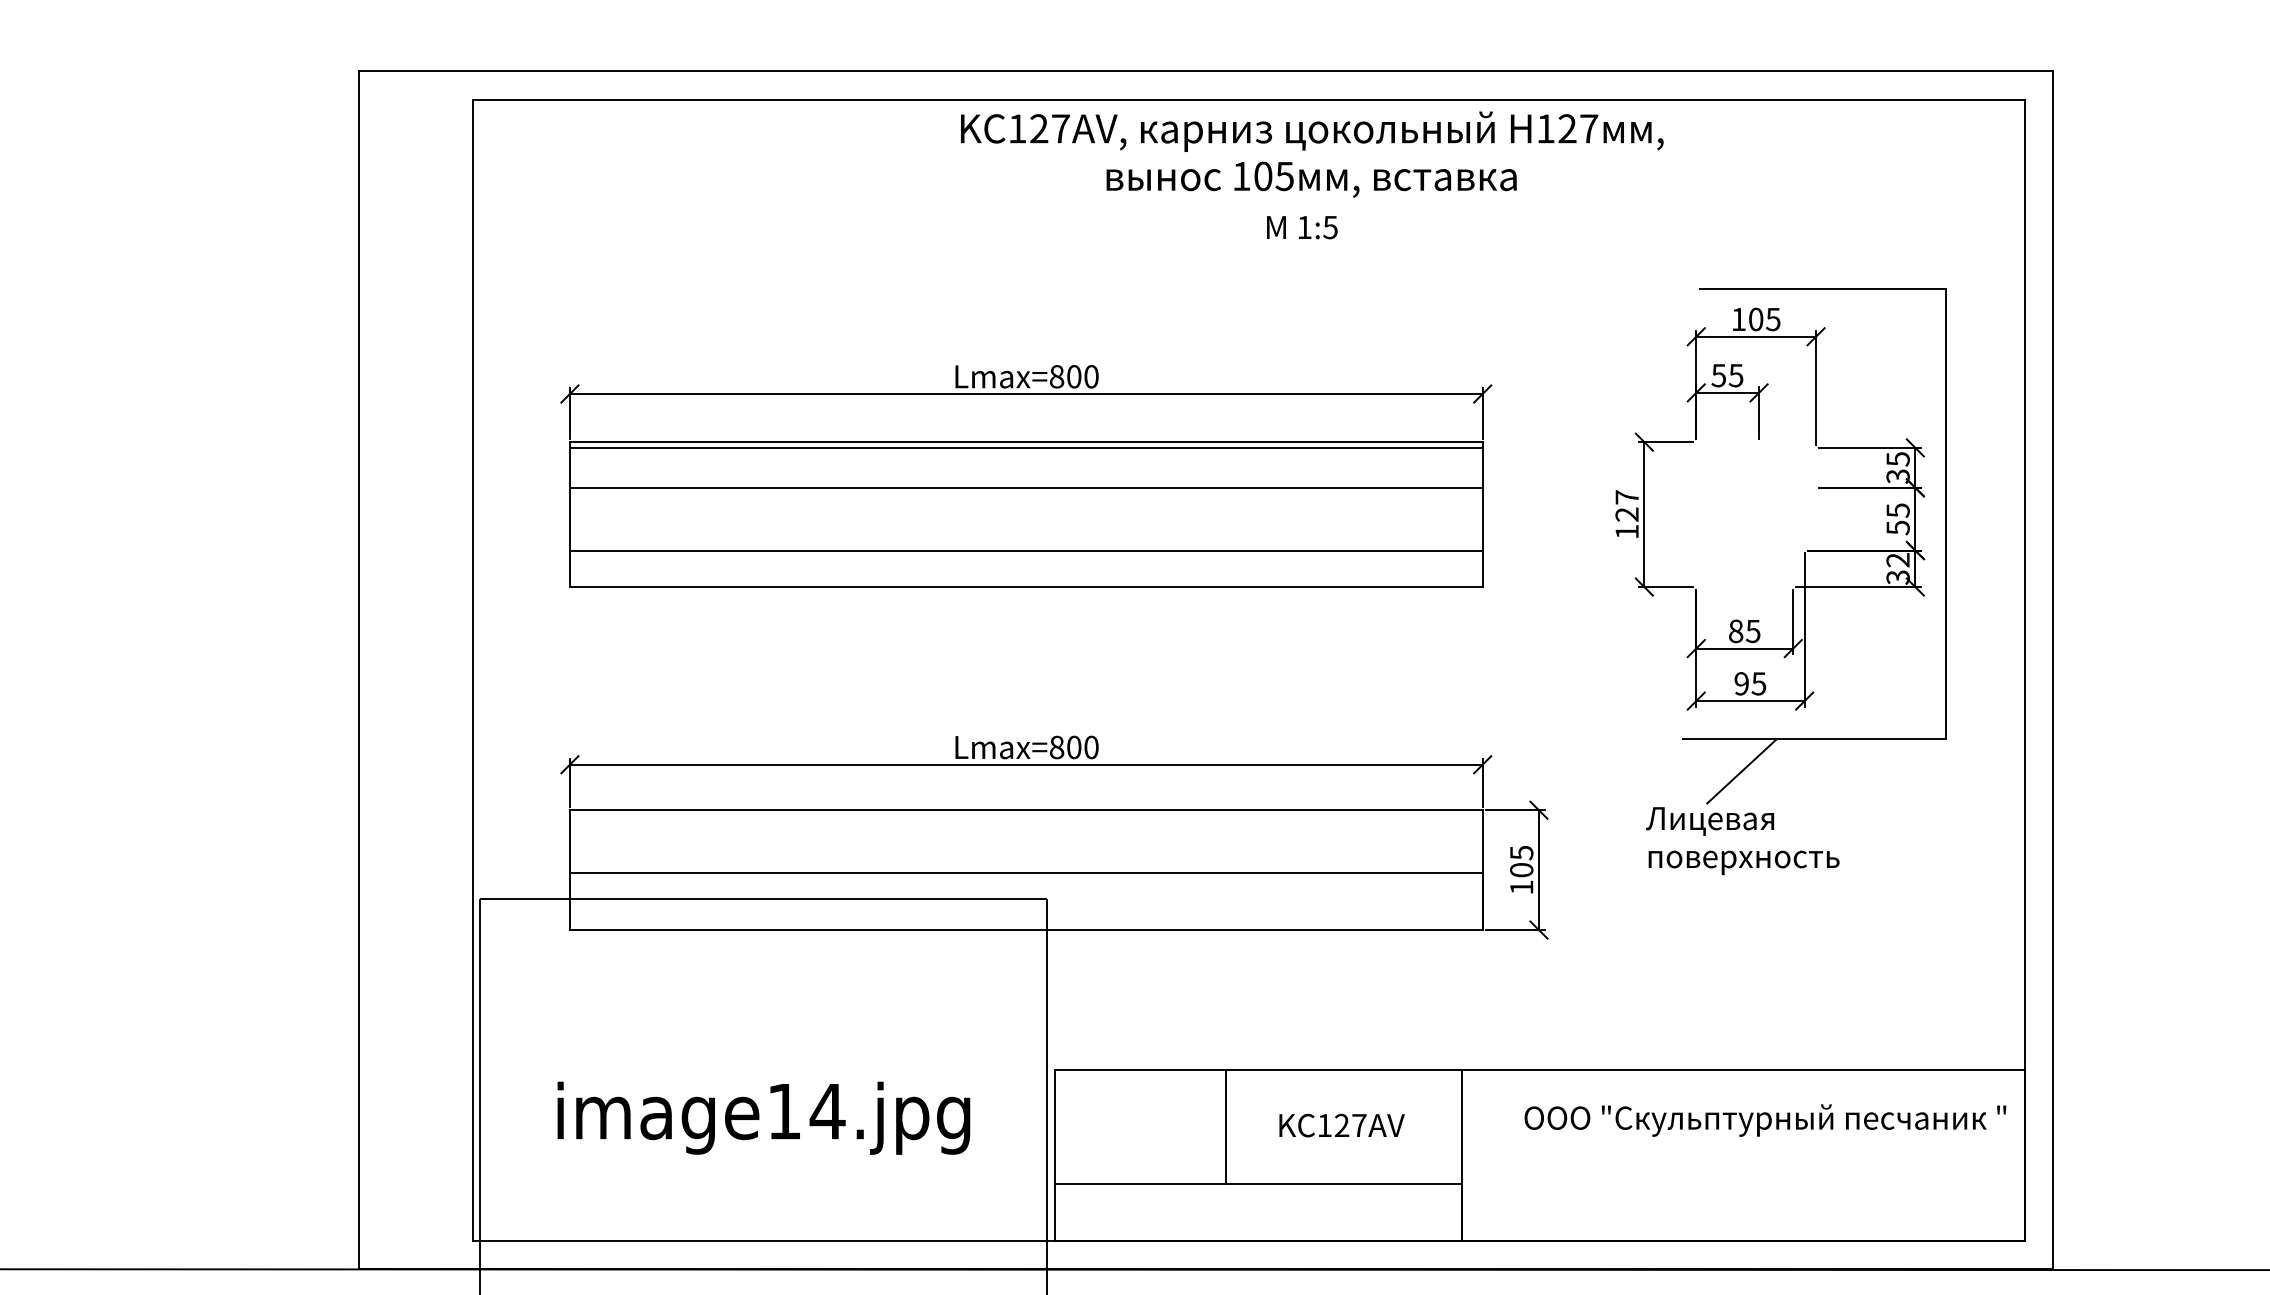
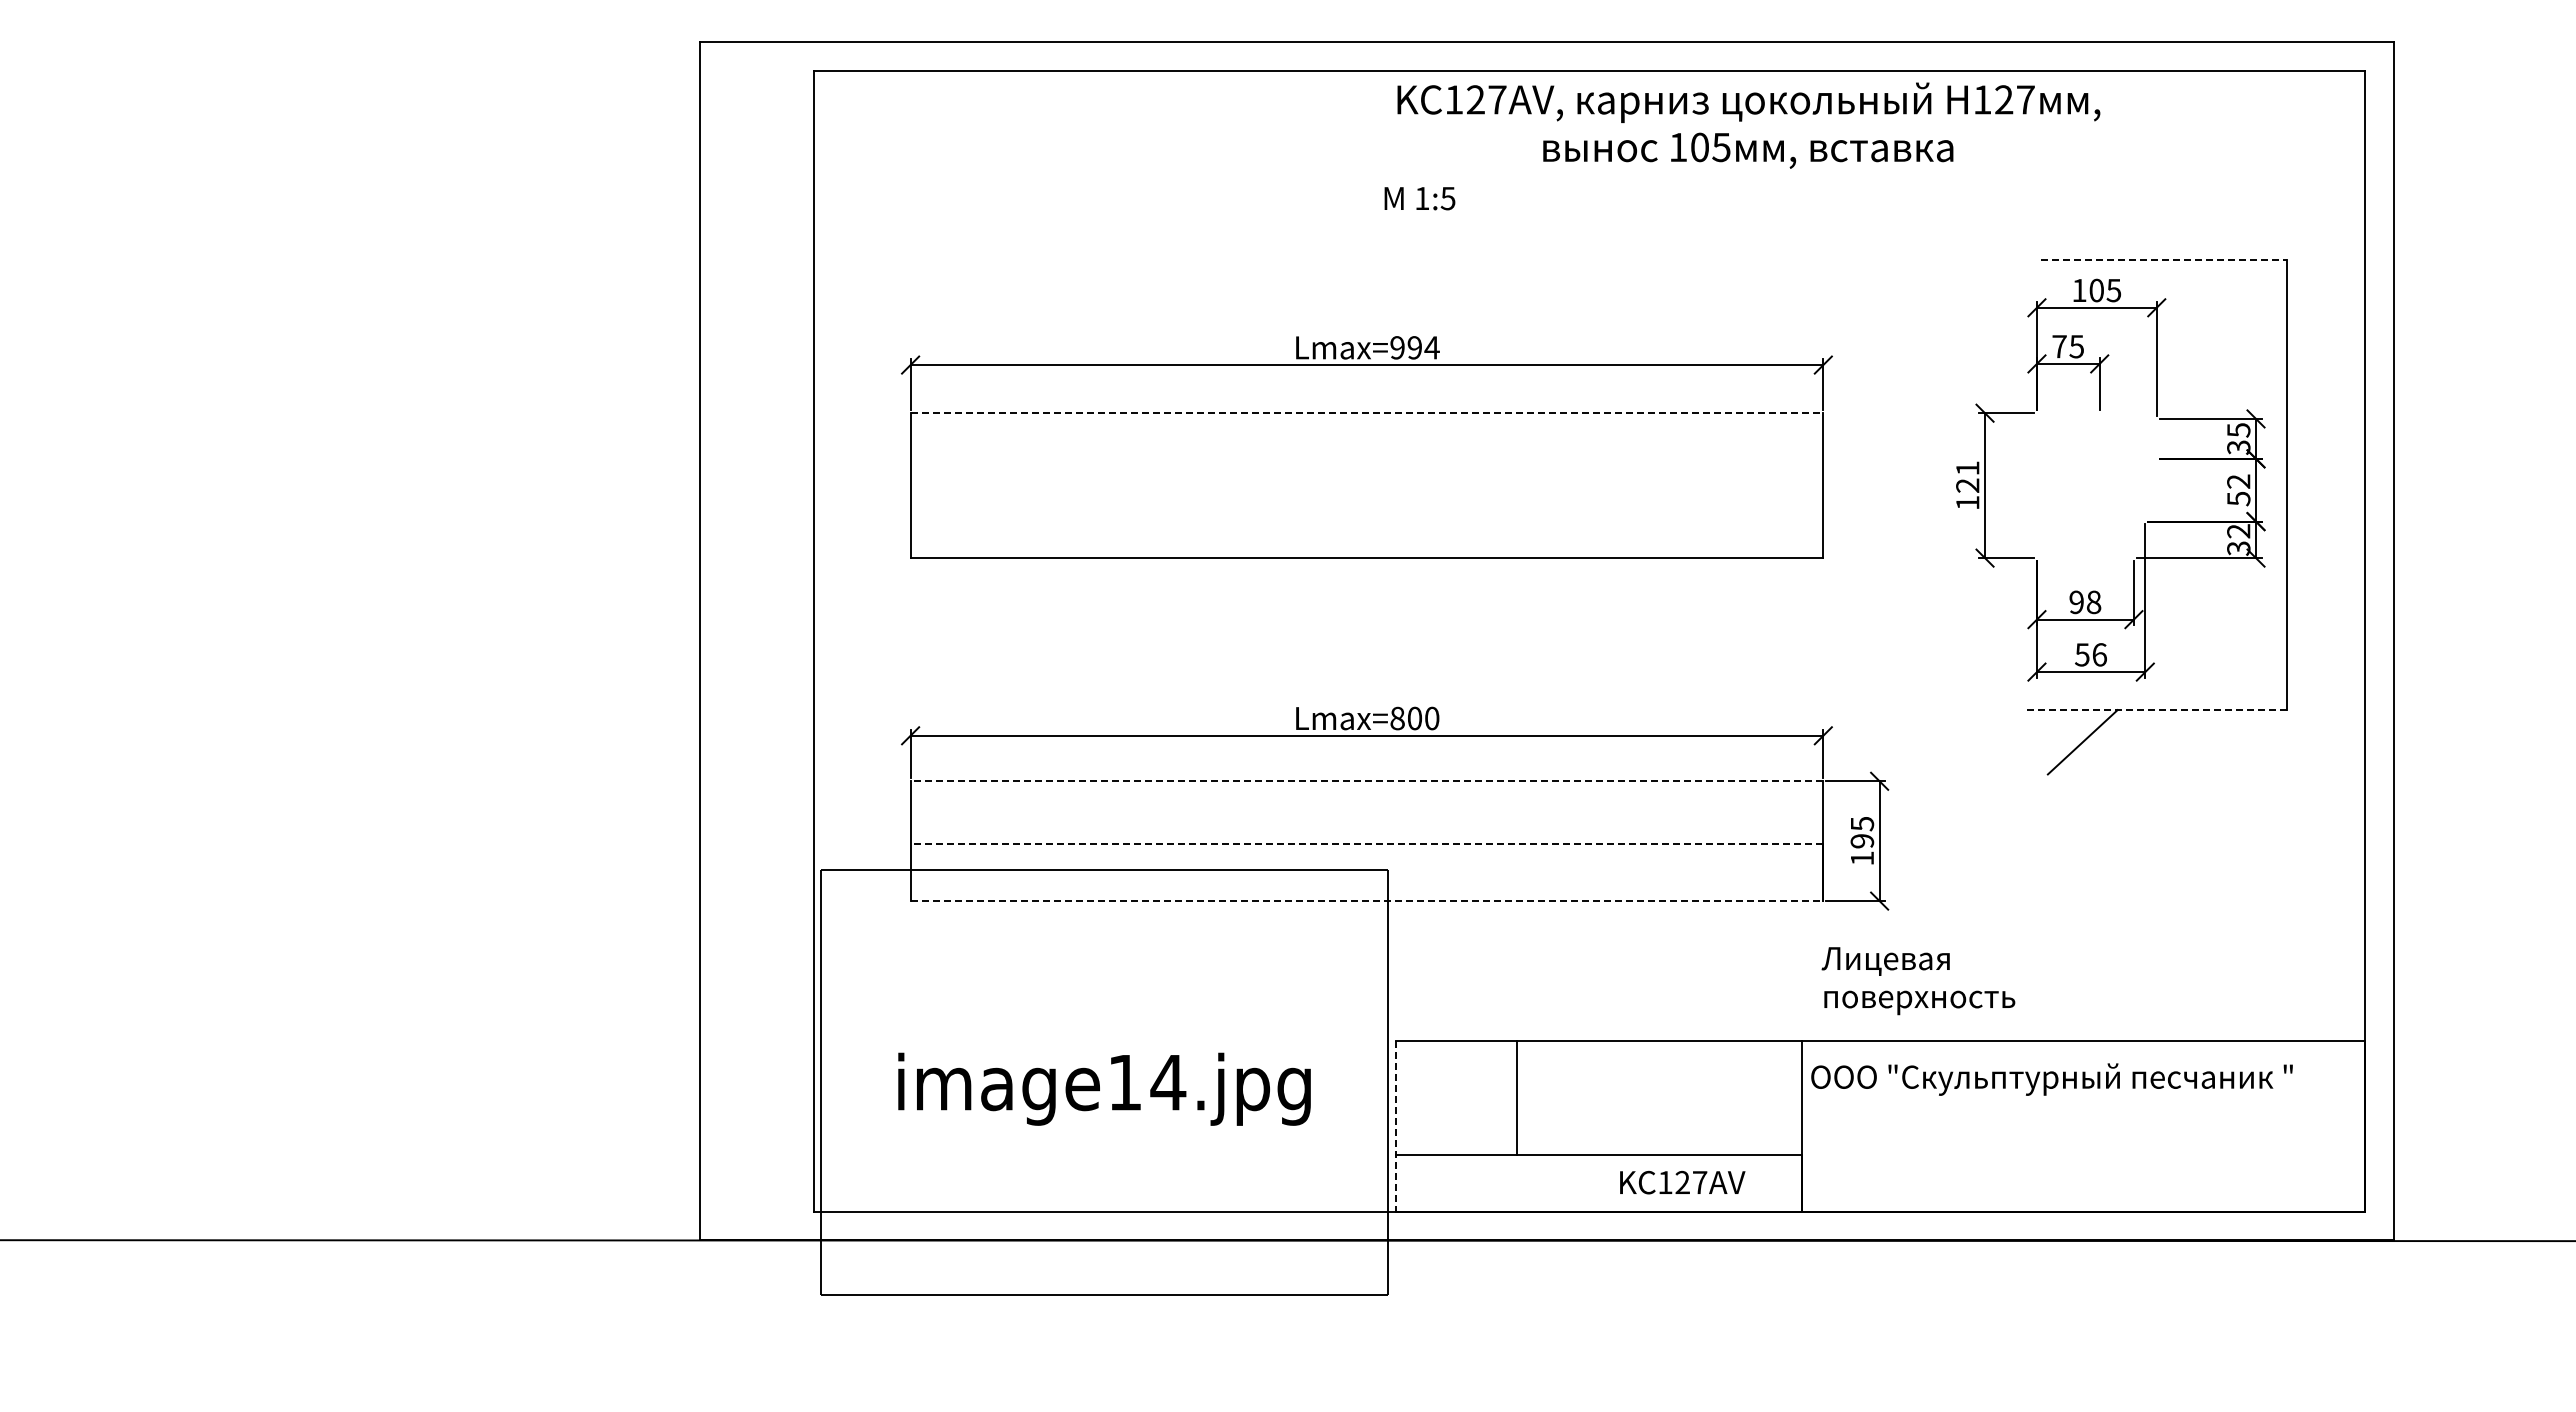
text: (1311, 154) -> (1748, 125), moved
text: (1301, 227) -> (1419, 198), moved
line: (1823, 289) -> (2164, 260), solid -> dashed
text: (1718, 375) -> (2059, 346), 55 -> 75
text: (1073, 376) -> (1414, 347), Lmax=800 -> Lmax=994
line: (1026, 442) -> (1367, 413), solid -> dashed
line: (1025, 447) -> (1366, 418), removed
line: (1025, 487) -> (1366, 458), removed
text: (1626, 497) -> (1967, 468), 127 -> 121
text: (1897, 510) -> (2238, 481), 55 -> 52
line: (1025, 550) -> (1366, 521), removed
text: (1744, 631) -> (2085, 602), 85 -> 98
text: (1749, 683) -> (2090, 654), 95 -> 56
line: (1814, 739) -> (2155, 710), solid -> dashed
line: (1025, 810) -> (1366, 781), solid -> dashed
text: (1742, 841) -> (1918, 981), moved
text: (1521, 870) -> (1862, 841), 105 -> 195
line: (1025, 873) -> (1366, 844), solid -> dashed
line: (1026, 930) -> (1367, 901), solid -> dashed
text: (1764, 1120) -> (2051, 1079), moved
text: (1341, 1125) -> (1682, 1182), moved
line: (1225, 1126) -> (1516, 1097), moved
line: (1054, 1155) -> (1395, 1126), solid -> dashed

